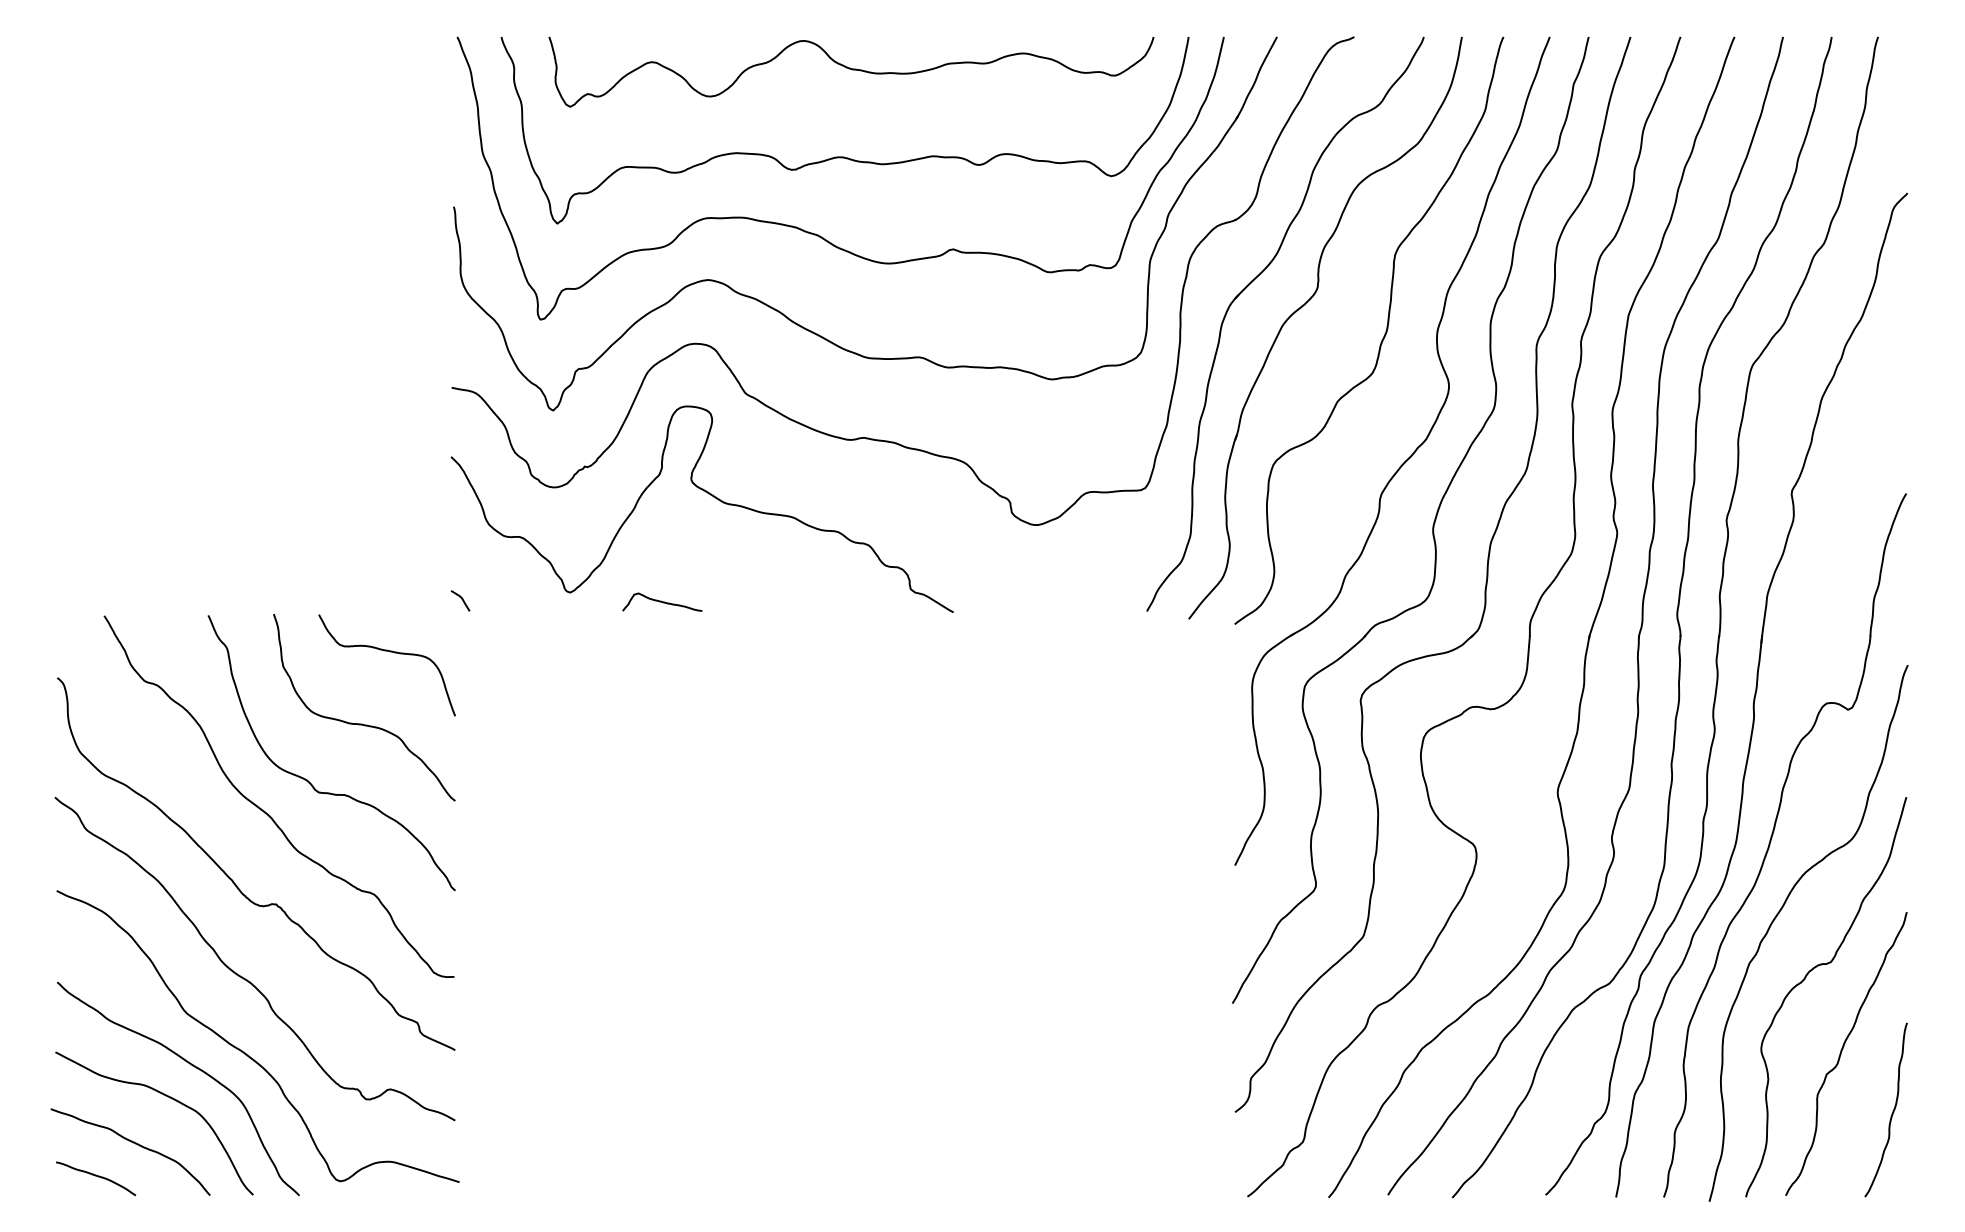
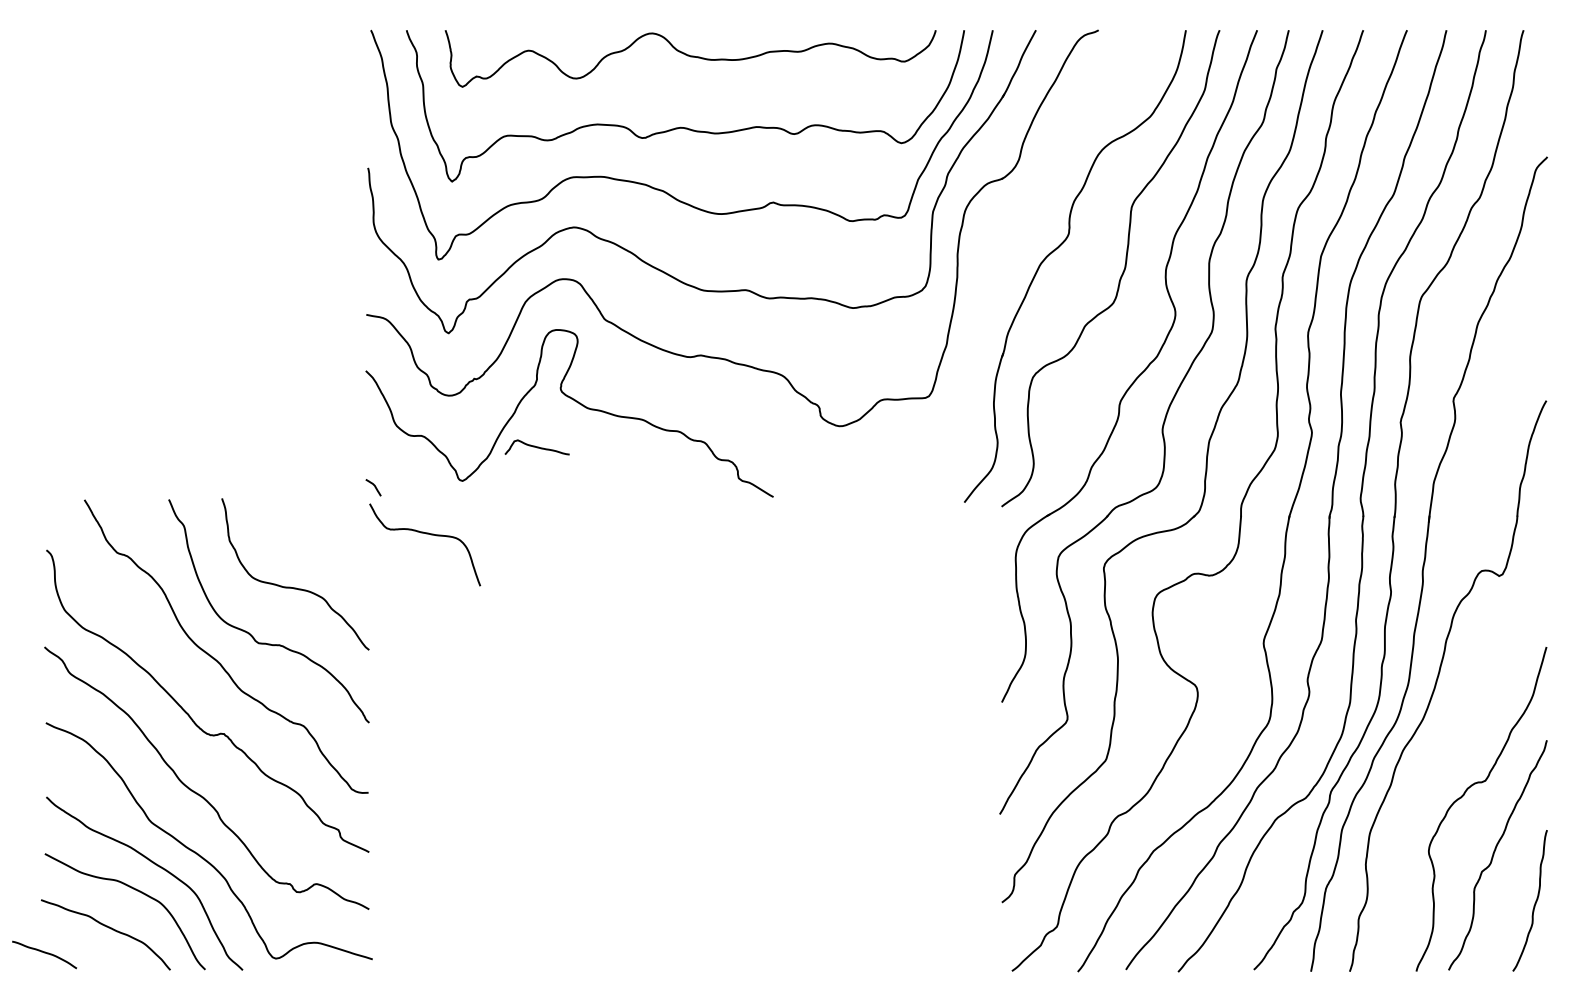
part: (1248, 286) -> (1012, 232), removed
curve: (662, 601) -> (537, 446), moved
curve: (389, 652) -> (427, 534), moved
curve: (1780, 912) -> (1444, 740), removed
curve: (96, 1176) -> (44, 953), moved

